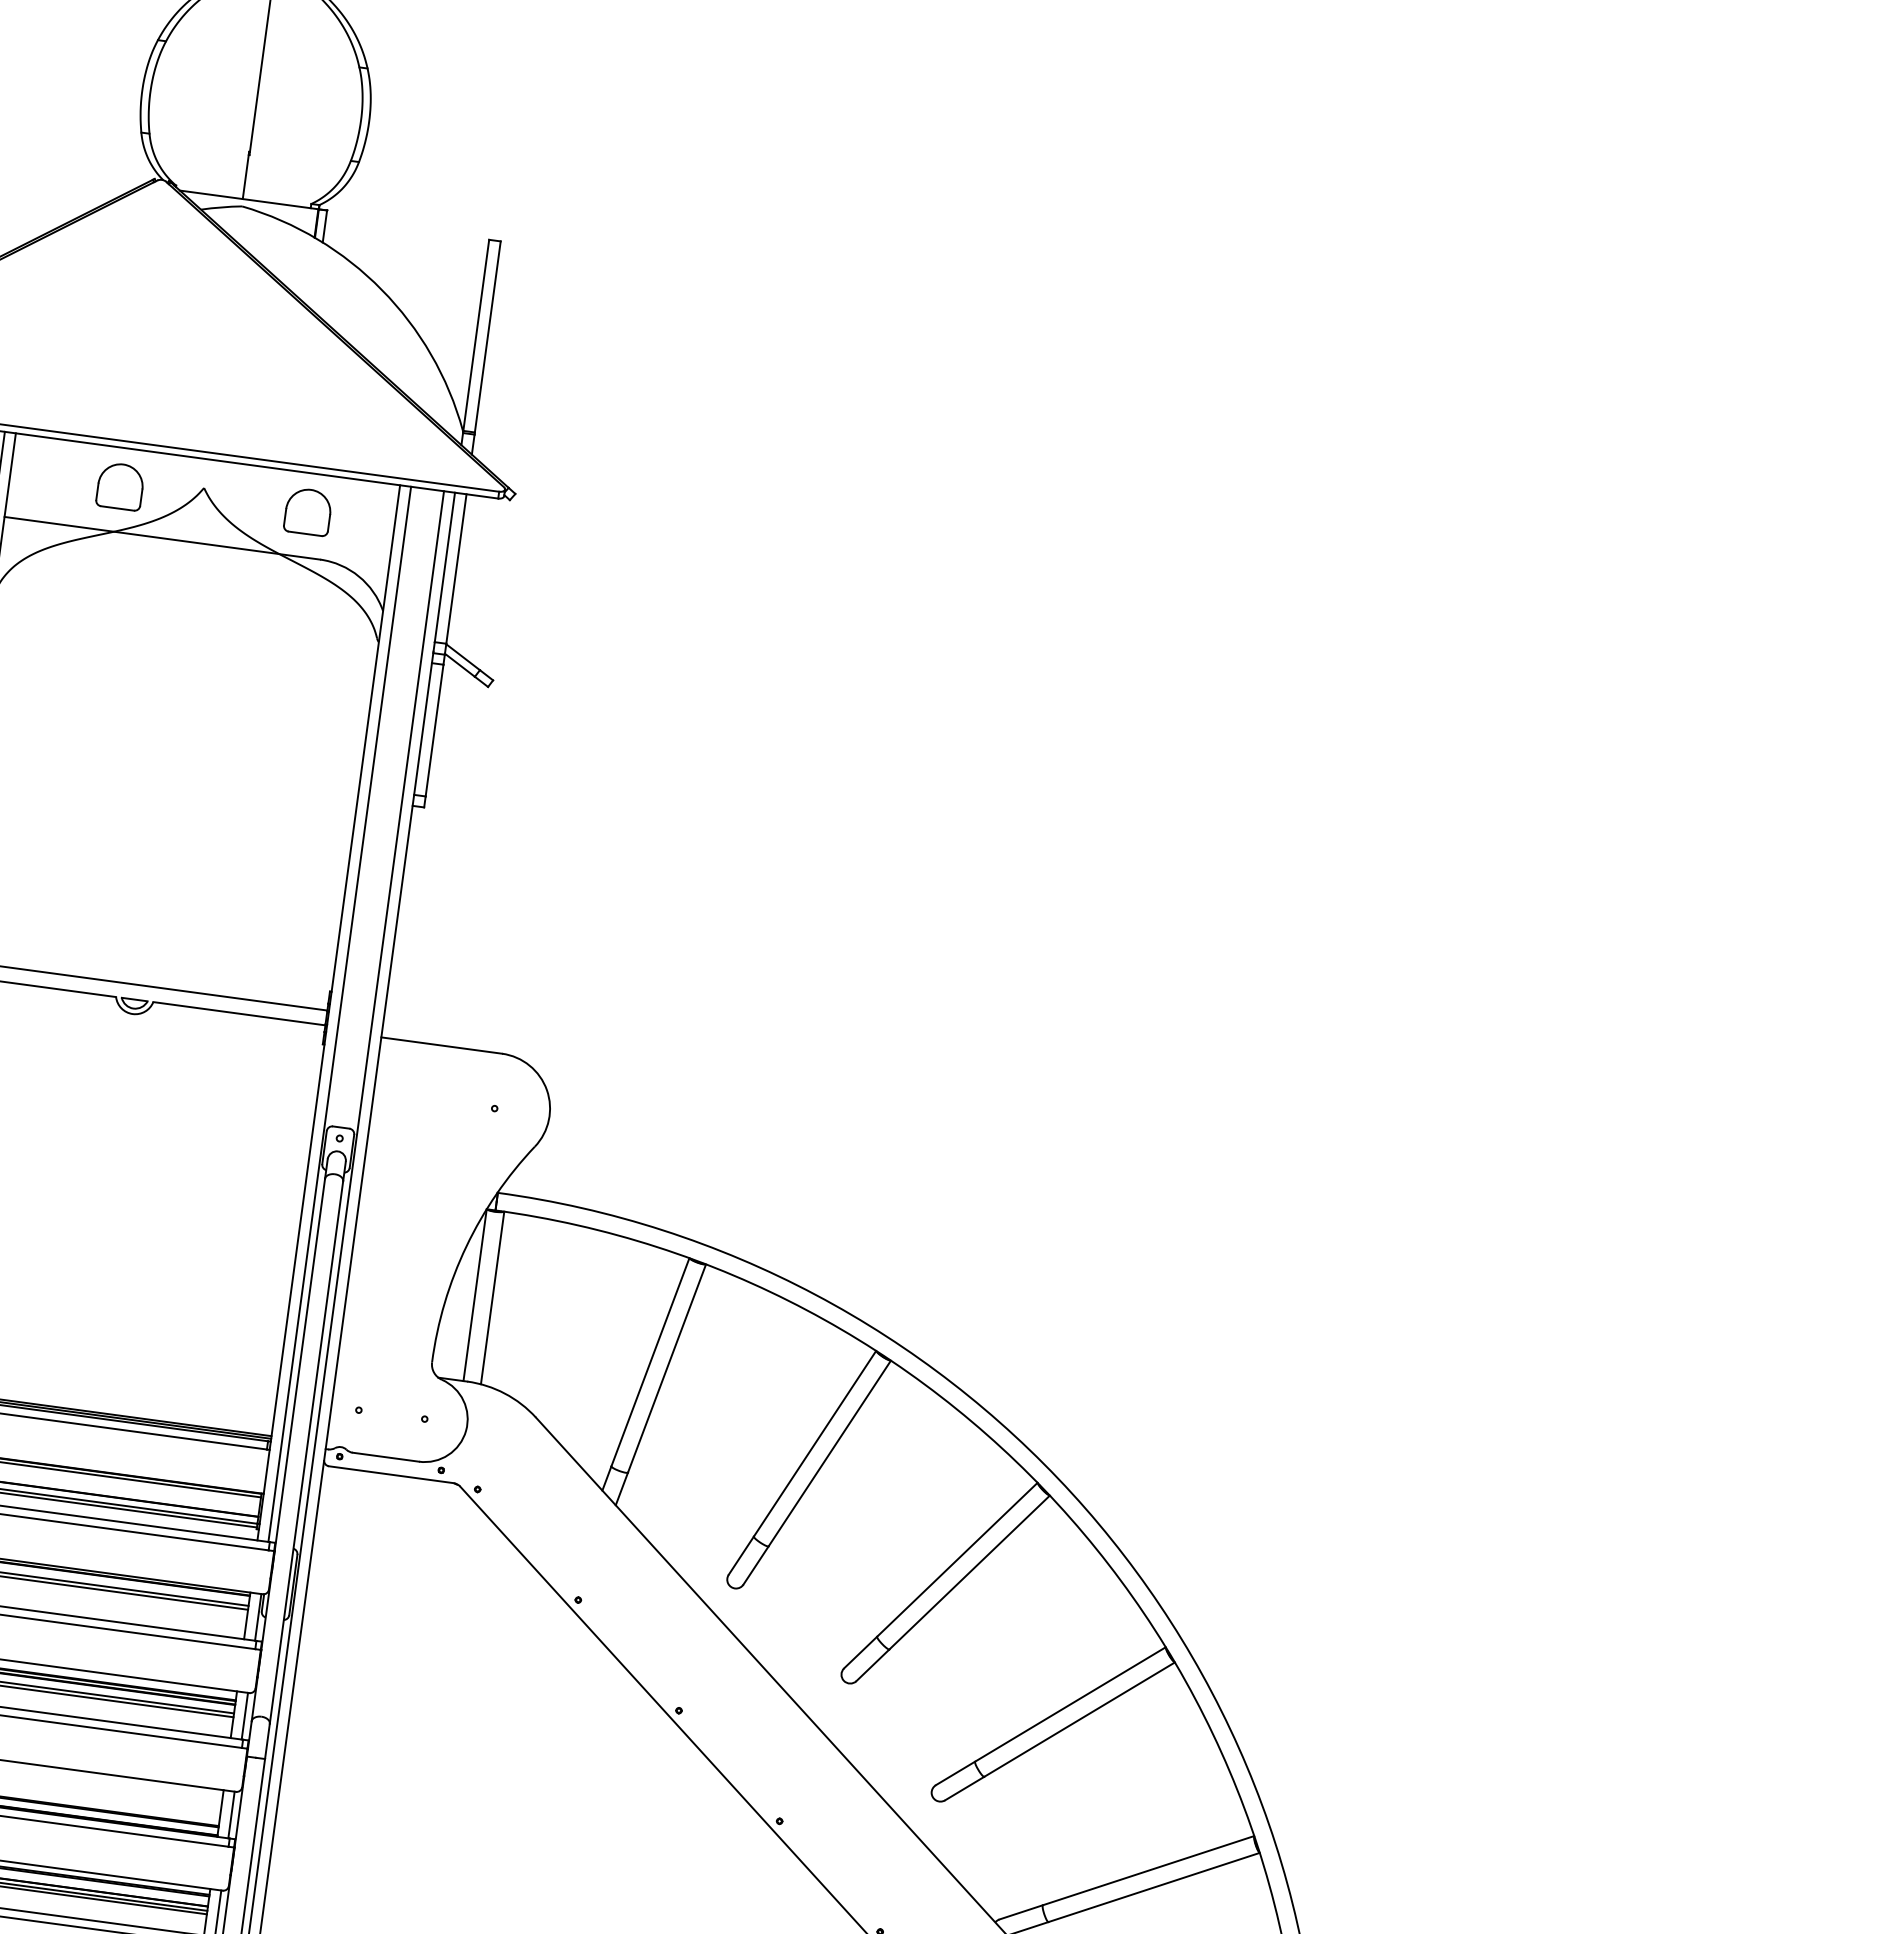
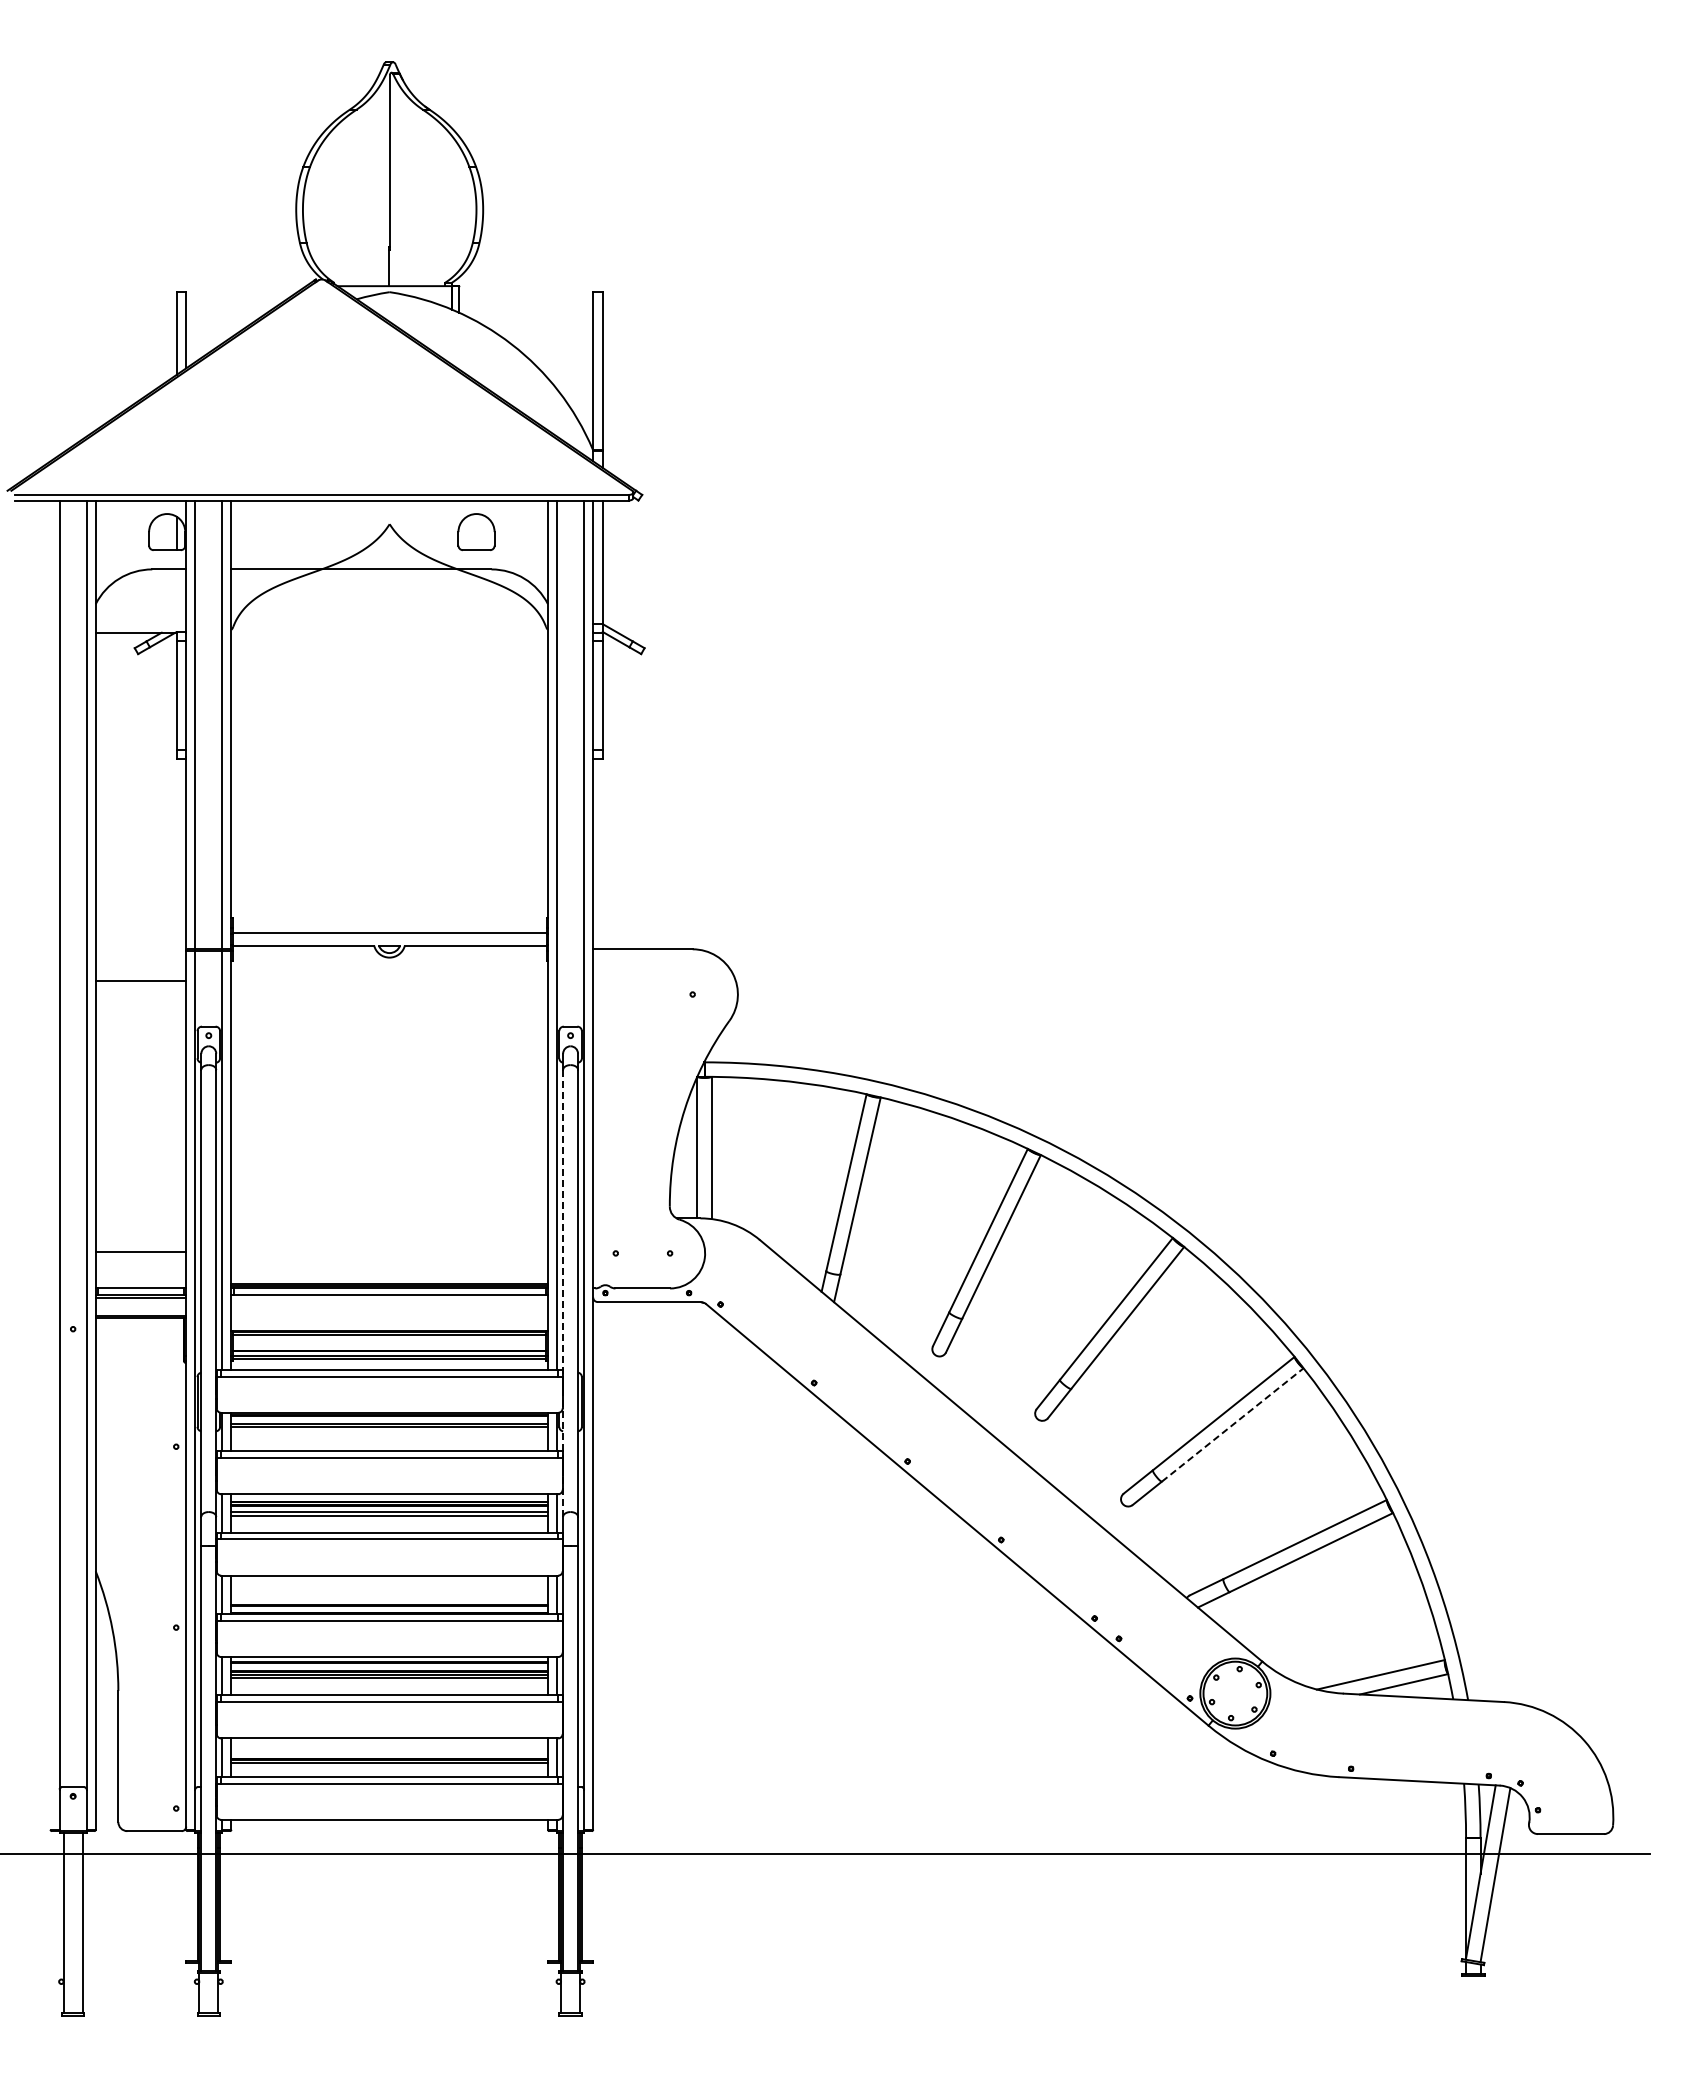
part: (120, 485) -> (321, 531), removed
line: (288, 1450) -> (563, 1293), solid -> dashed
line: (1079, 1719) -> (1232, 1424), solid -> dashed

